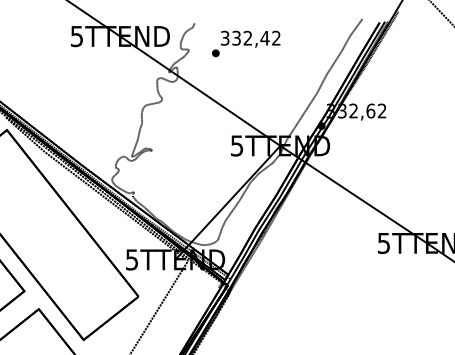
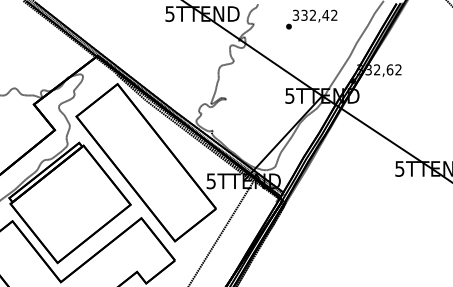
text: (245, 43) -> (311, 19), moved

